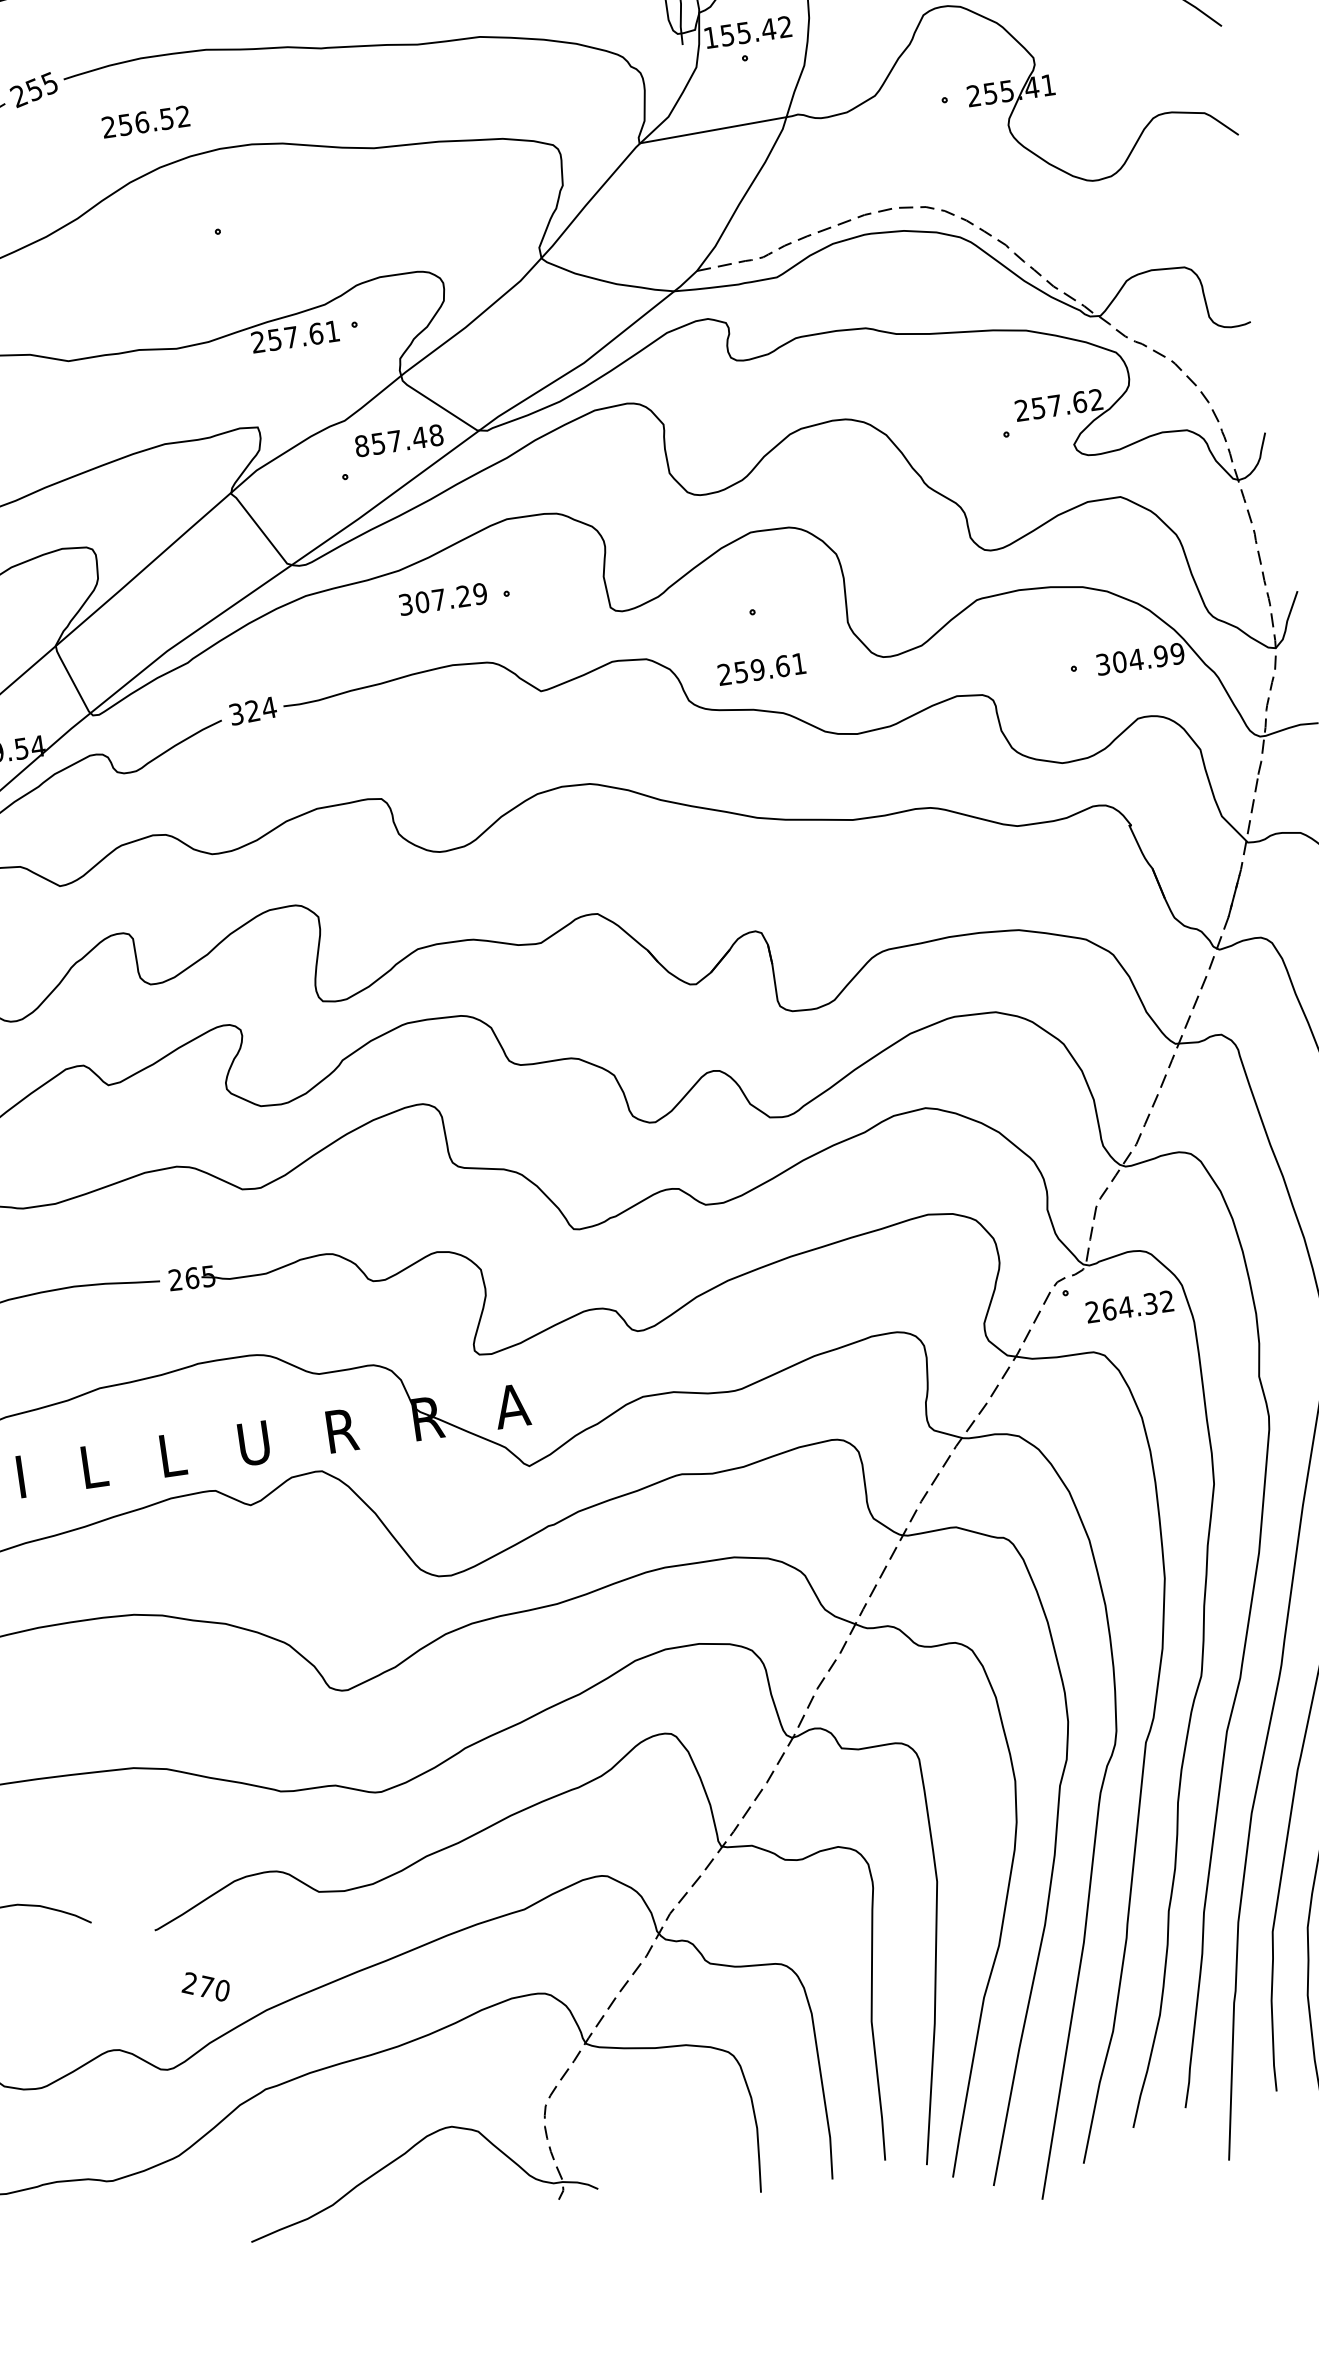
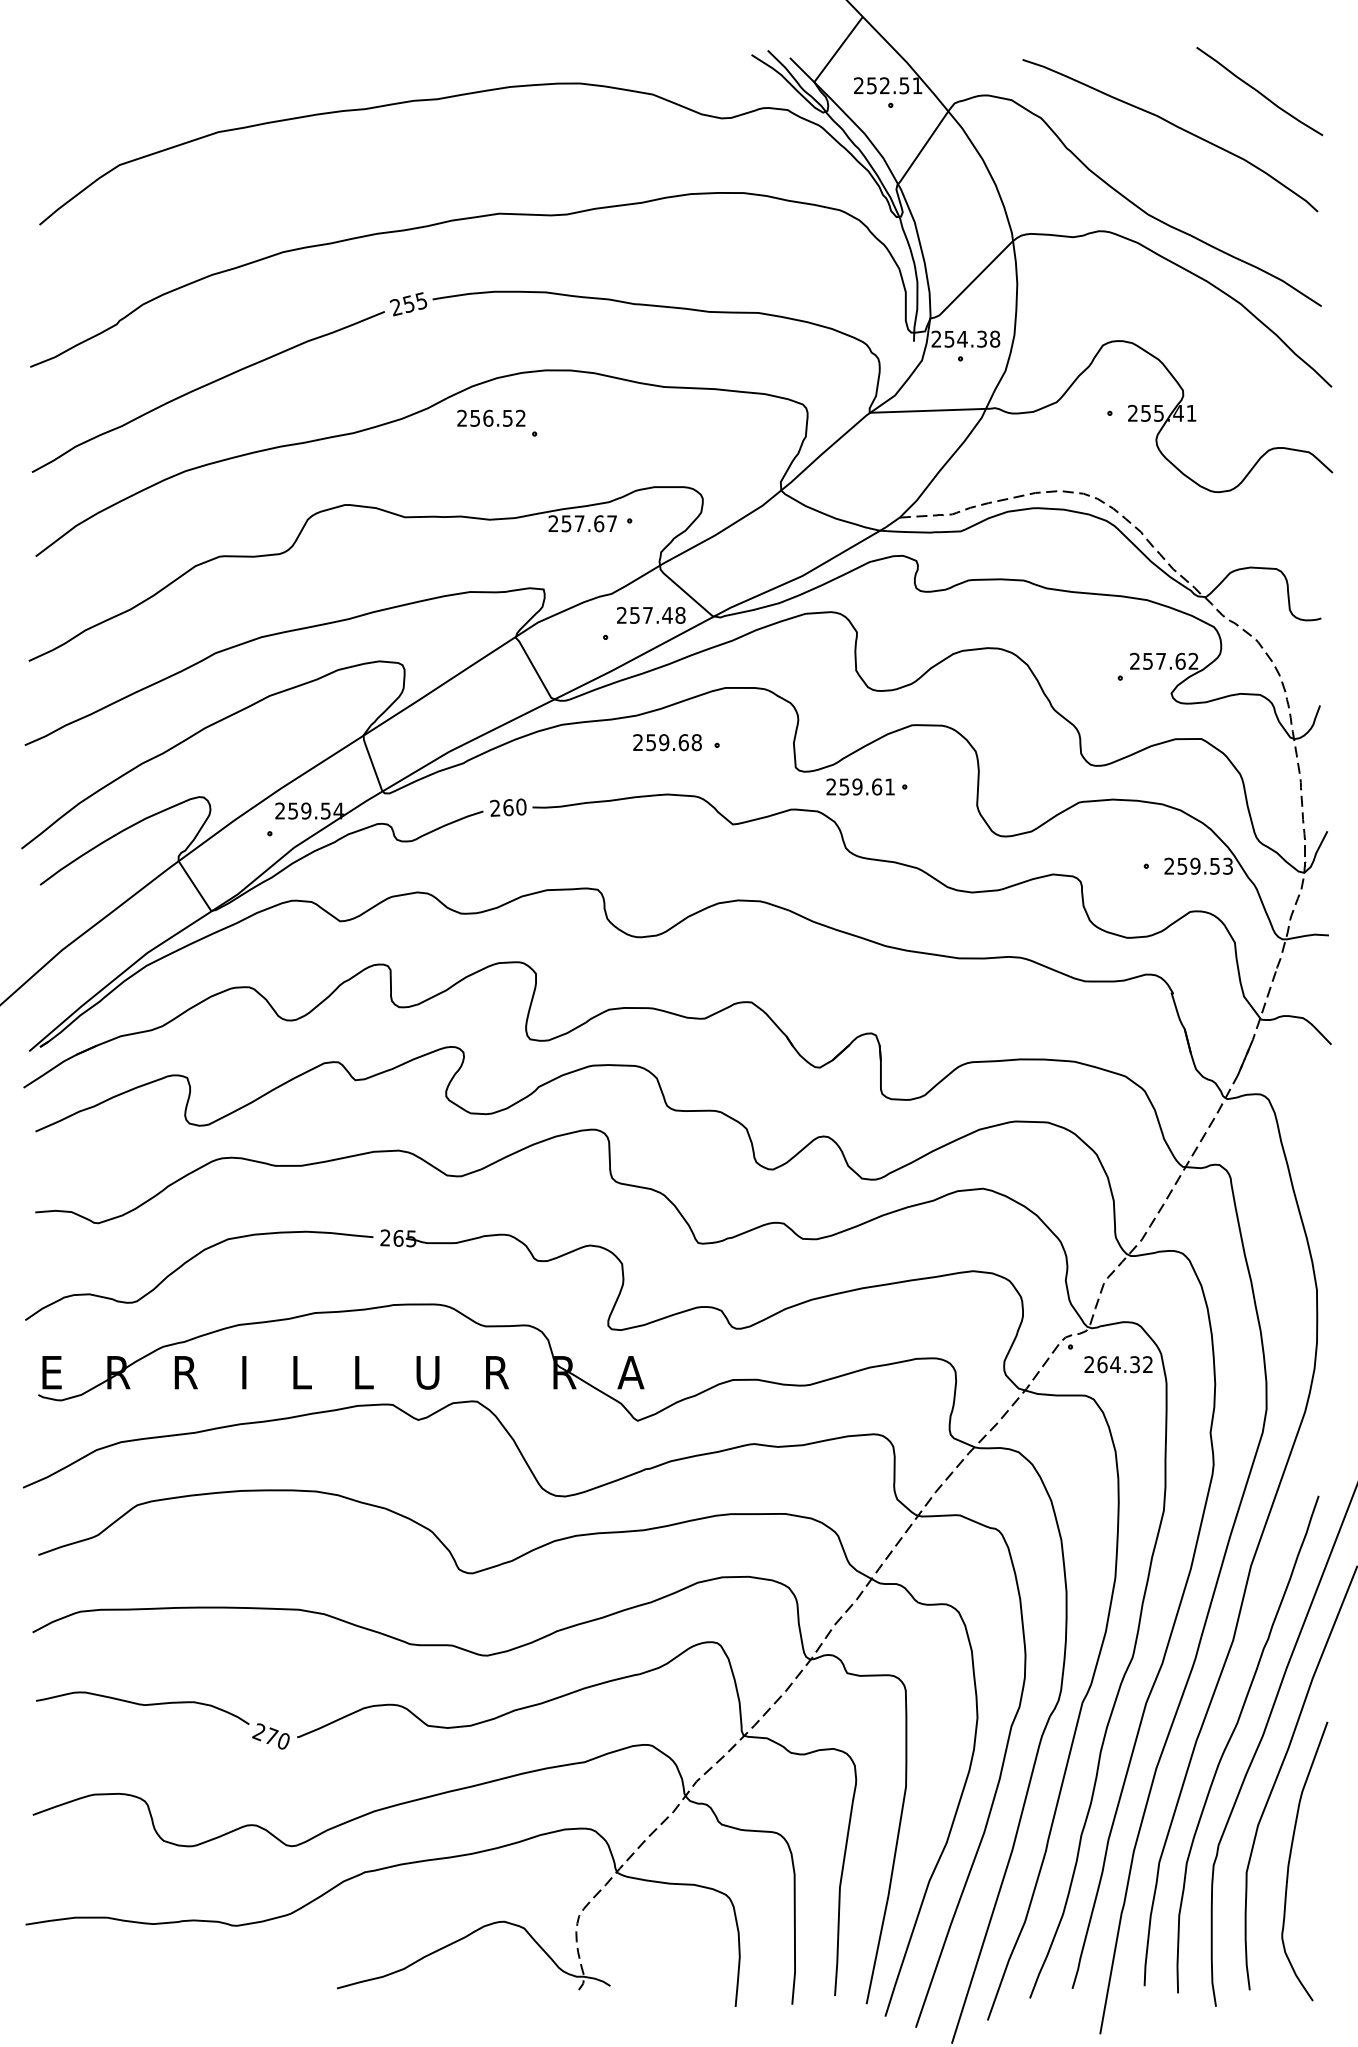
text: (747, 31) -> (965, 338), 155.42 -> 254.38
text: (145, 120) -> (491, 417), moved
text: (331, 331) -> (611, 523), 257.61 -> 257.67
text: (361, 446) -> (621, 615), 857.48 -> 257.48
text: (443, 599) -> (667, 742), 307.29 -> 259.68
text: (1139, 658) -> (1198, 865), 304.99 -> 259.53
text: (761, 668) -> (860, 786), moved
text: (253, 710) -> (508, 807), 324 -> 260
text: (204, 1986) -> (270, 1736), moved

